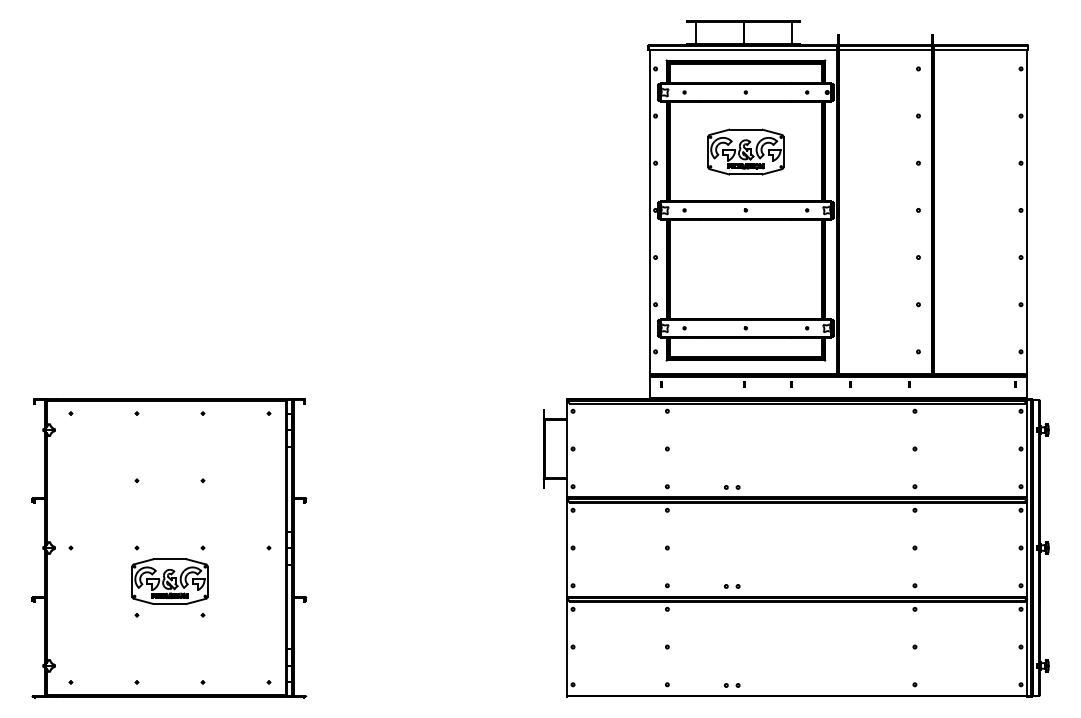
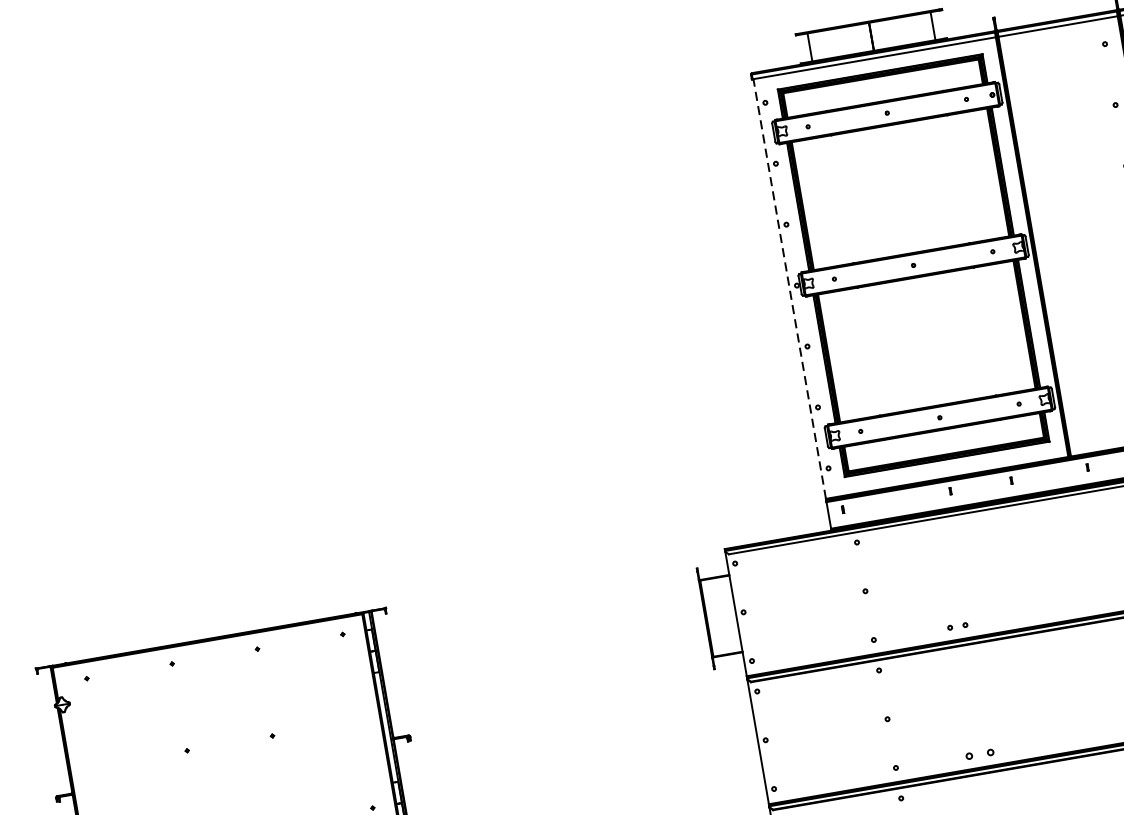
part: (745, 151) -> (899, 189), removed
line: (649, 211) -> (789, 288), solid -> dashed
part: (731, 586) -> (978, 754), size x1.4

